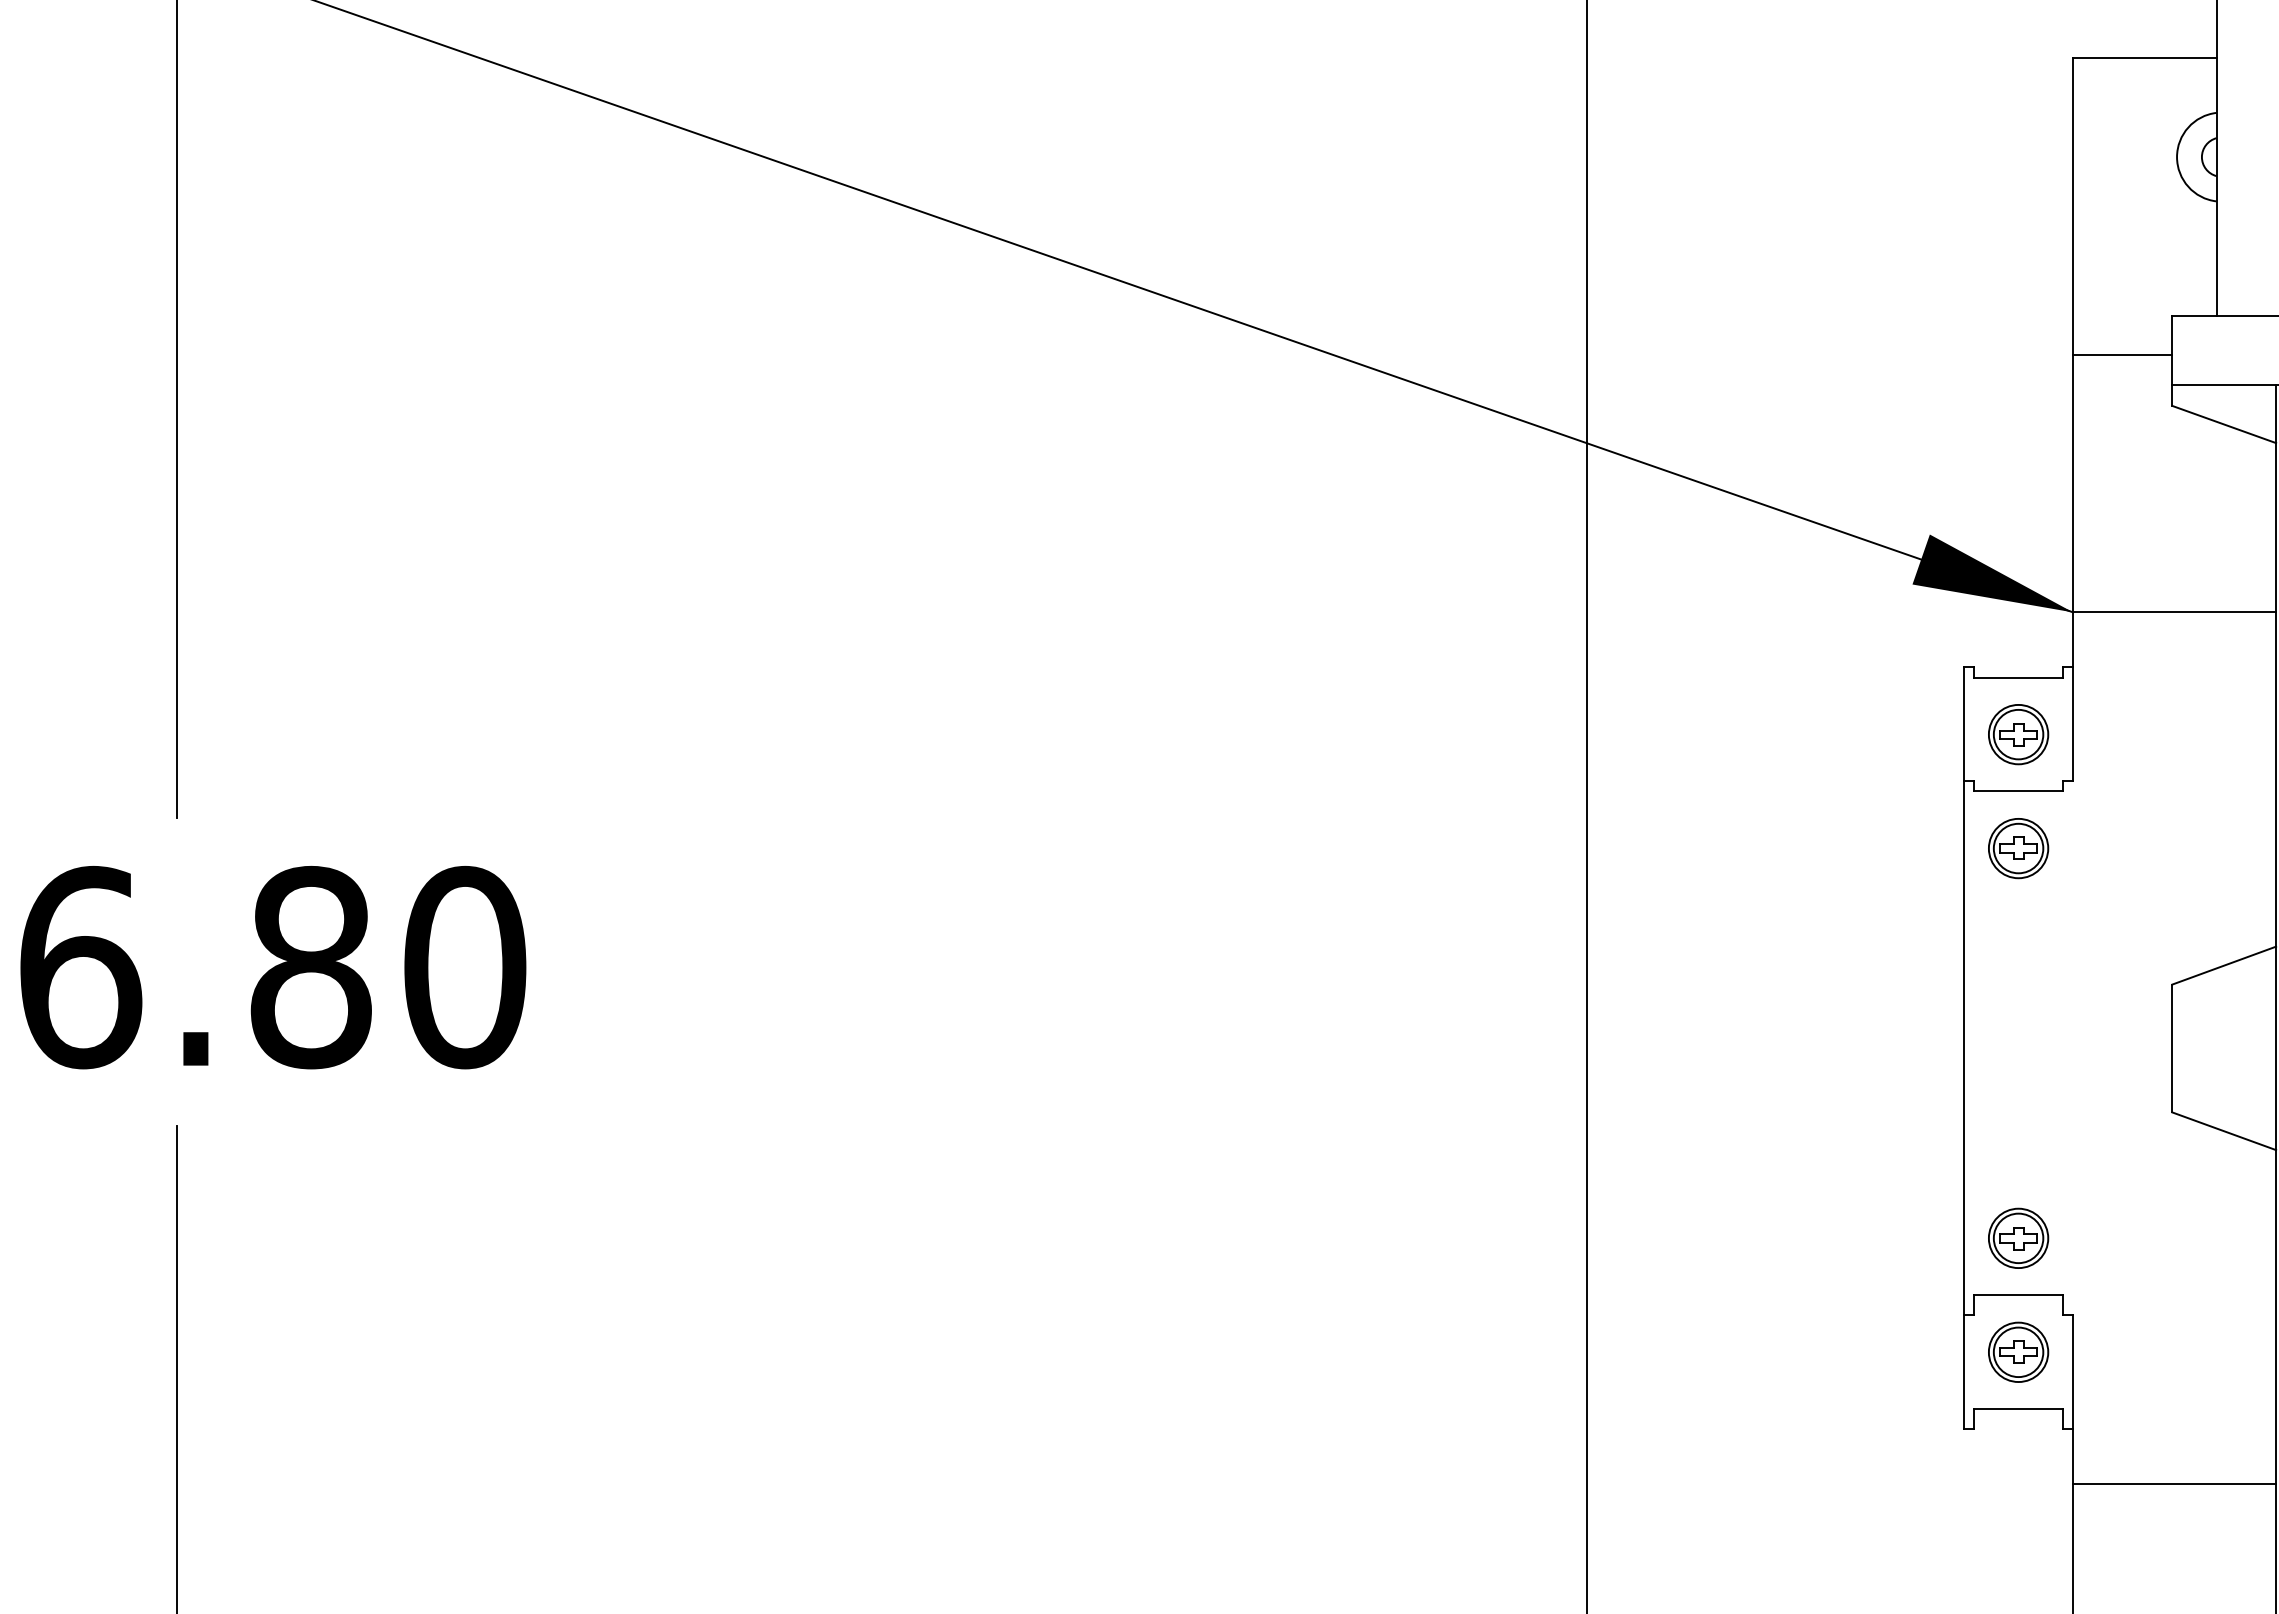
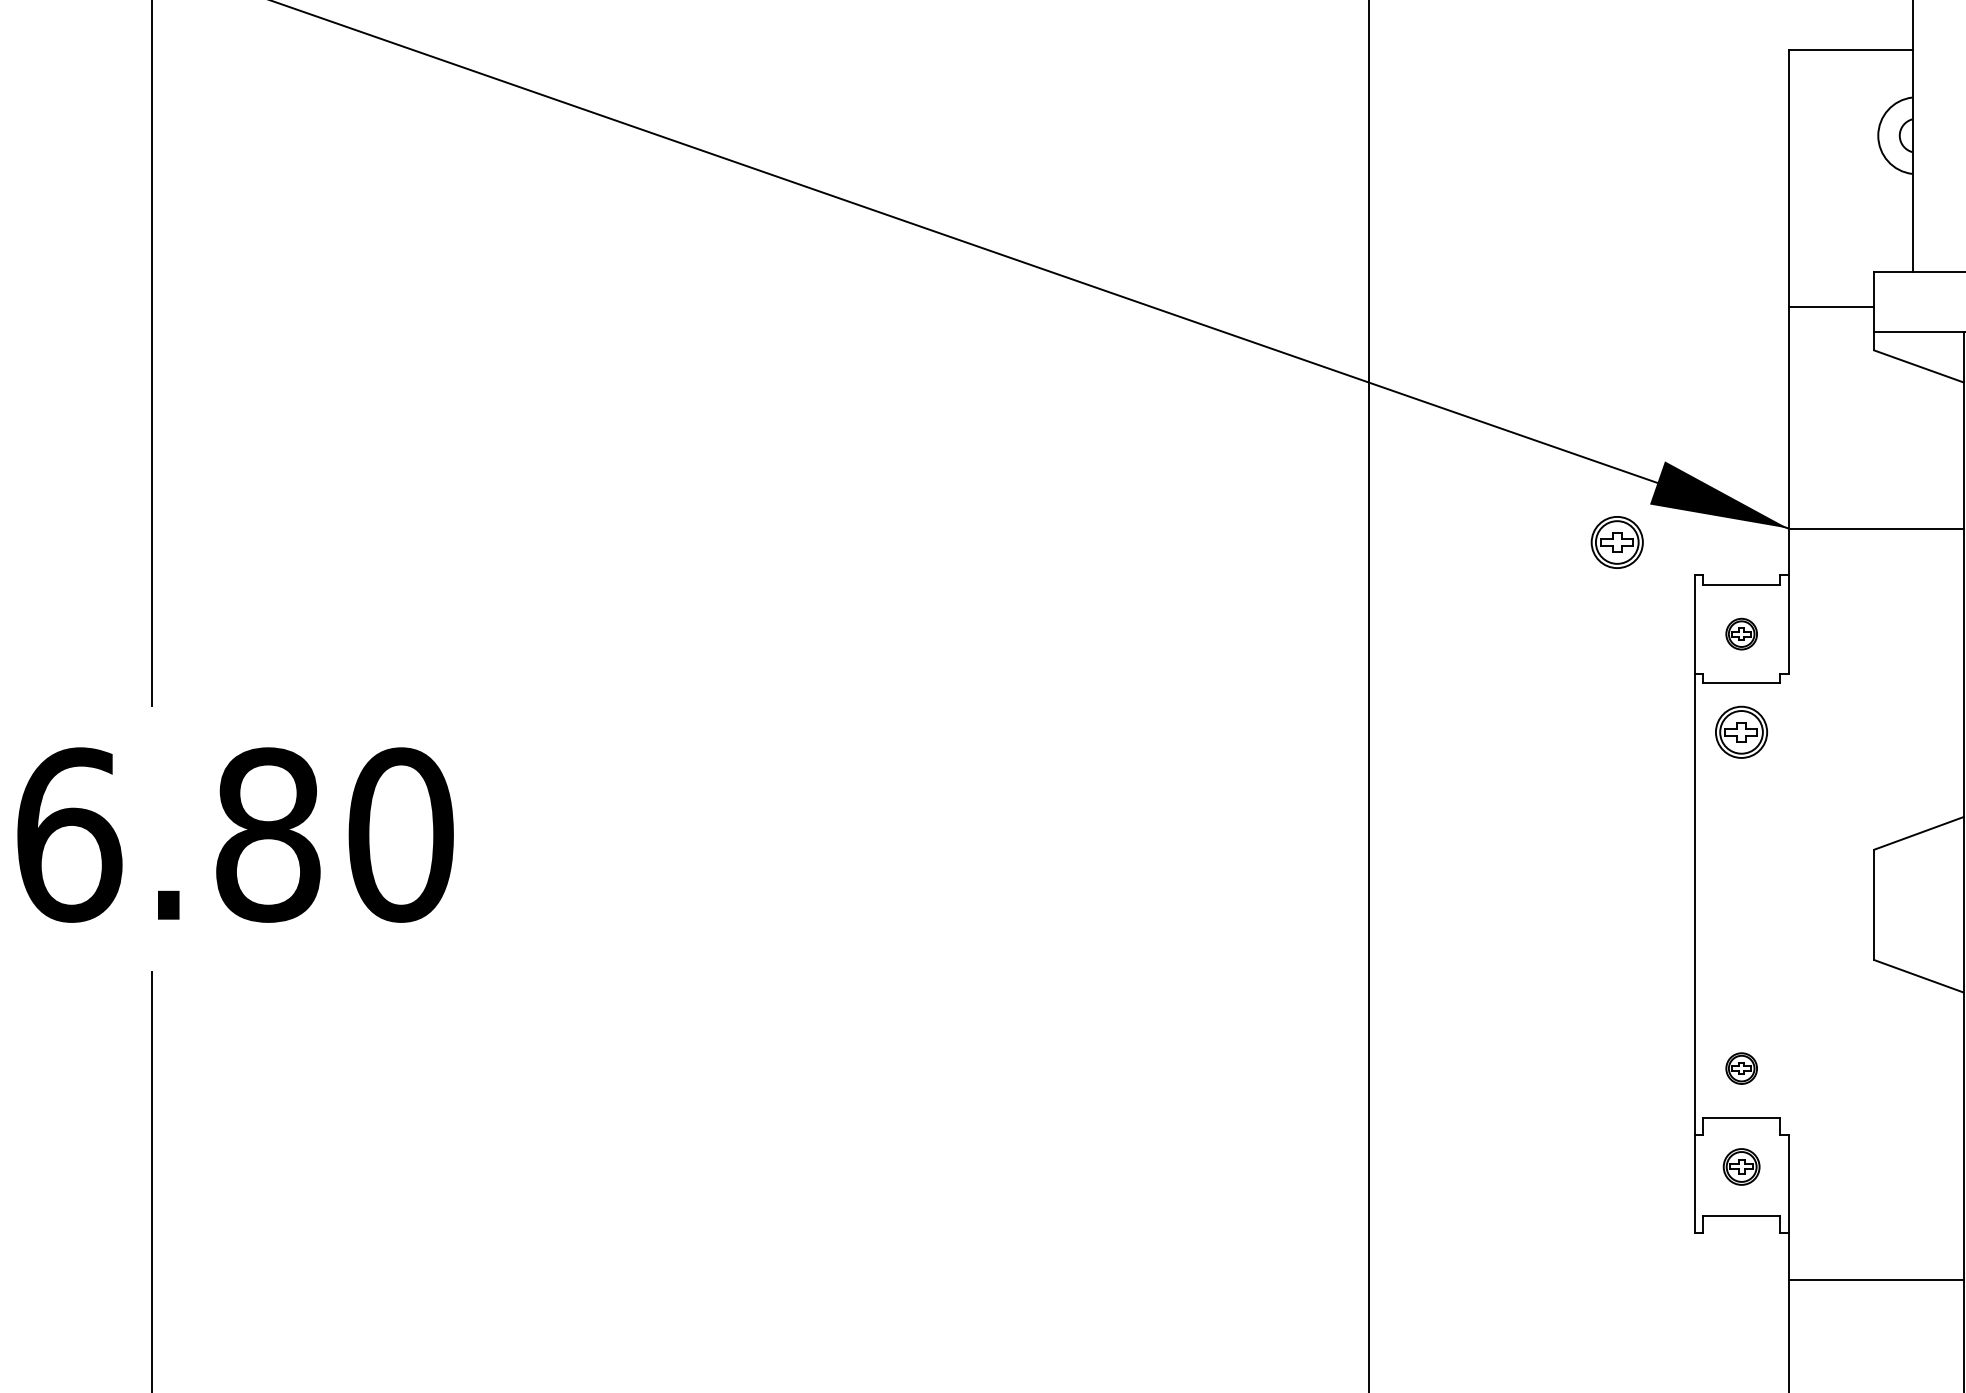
part: (1874, 628) -> (1617, 542), added
part: (2018, 734) -> (1741, 633), size x0.6
part: (2018, 1237) -> (1741, 1067), size x0.6
part: (2018, 1351) -> (1741, 1166), size x0.7

